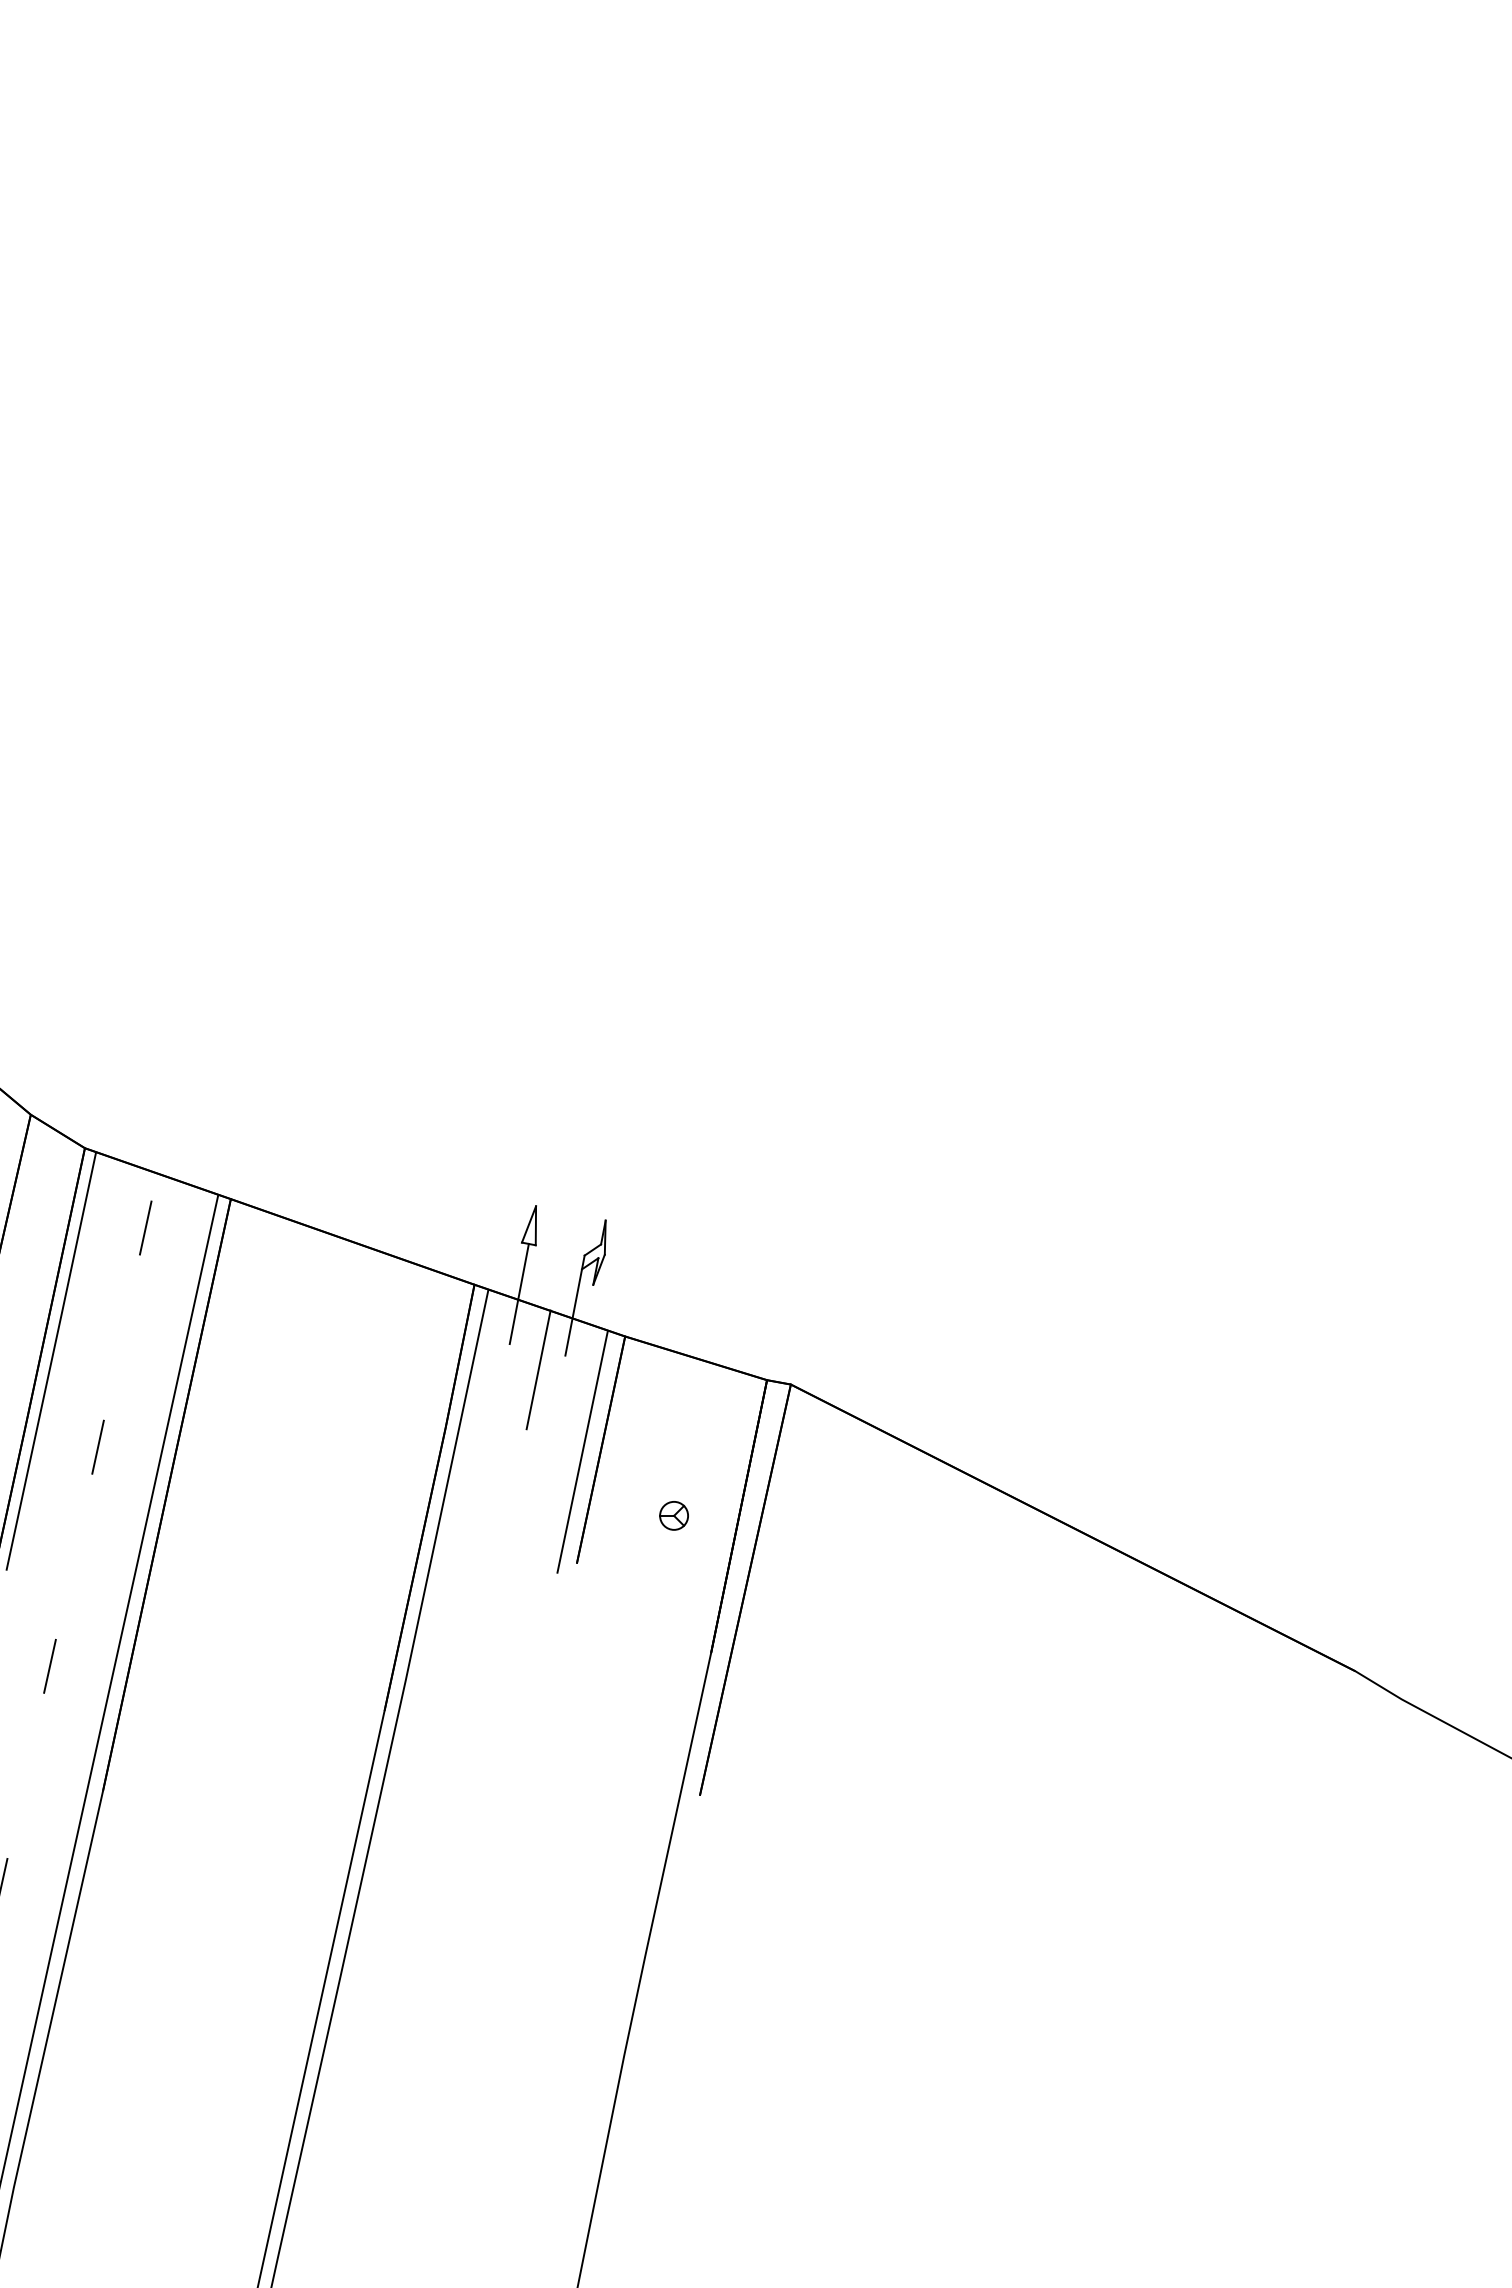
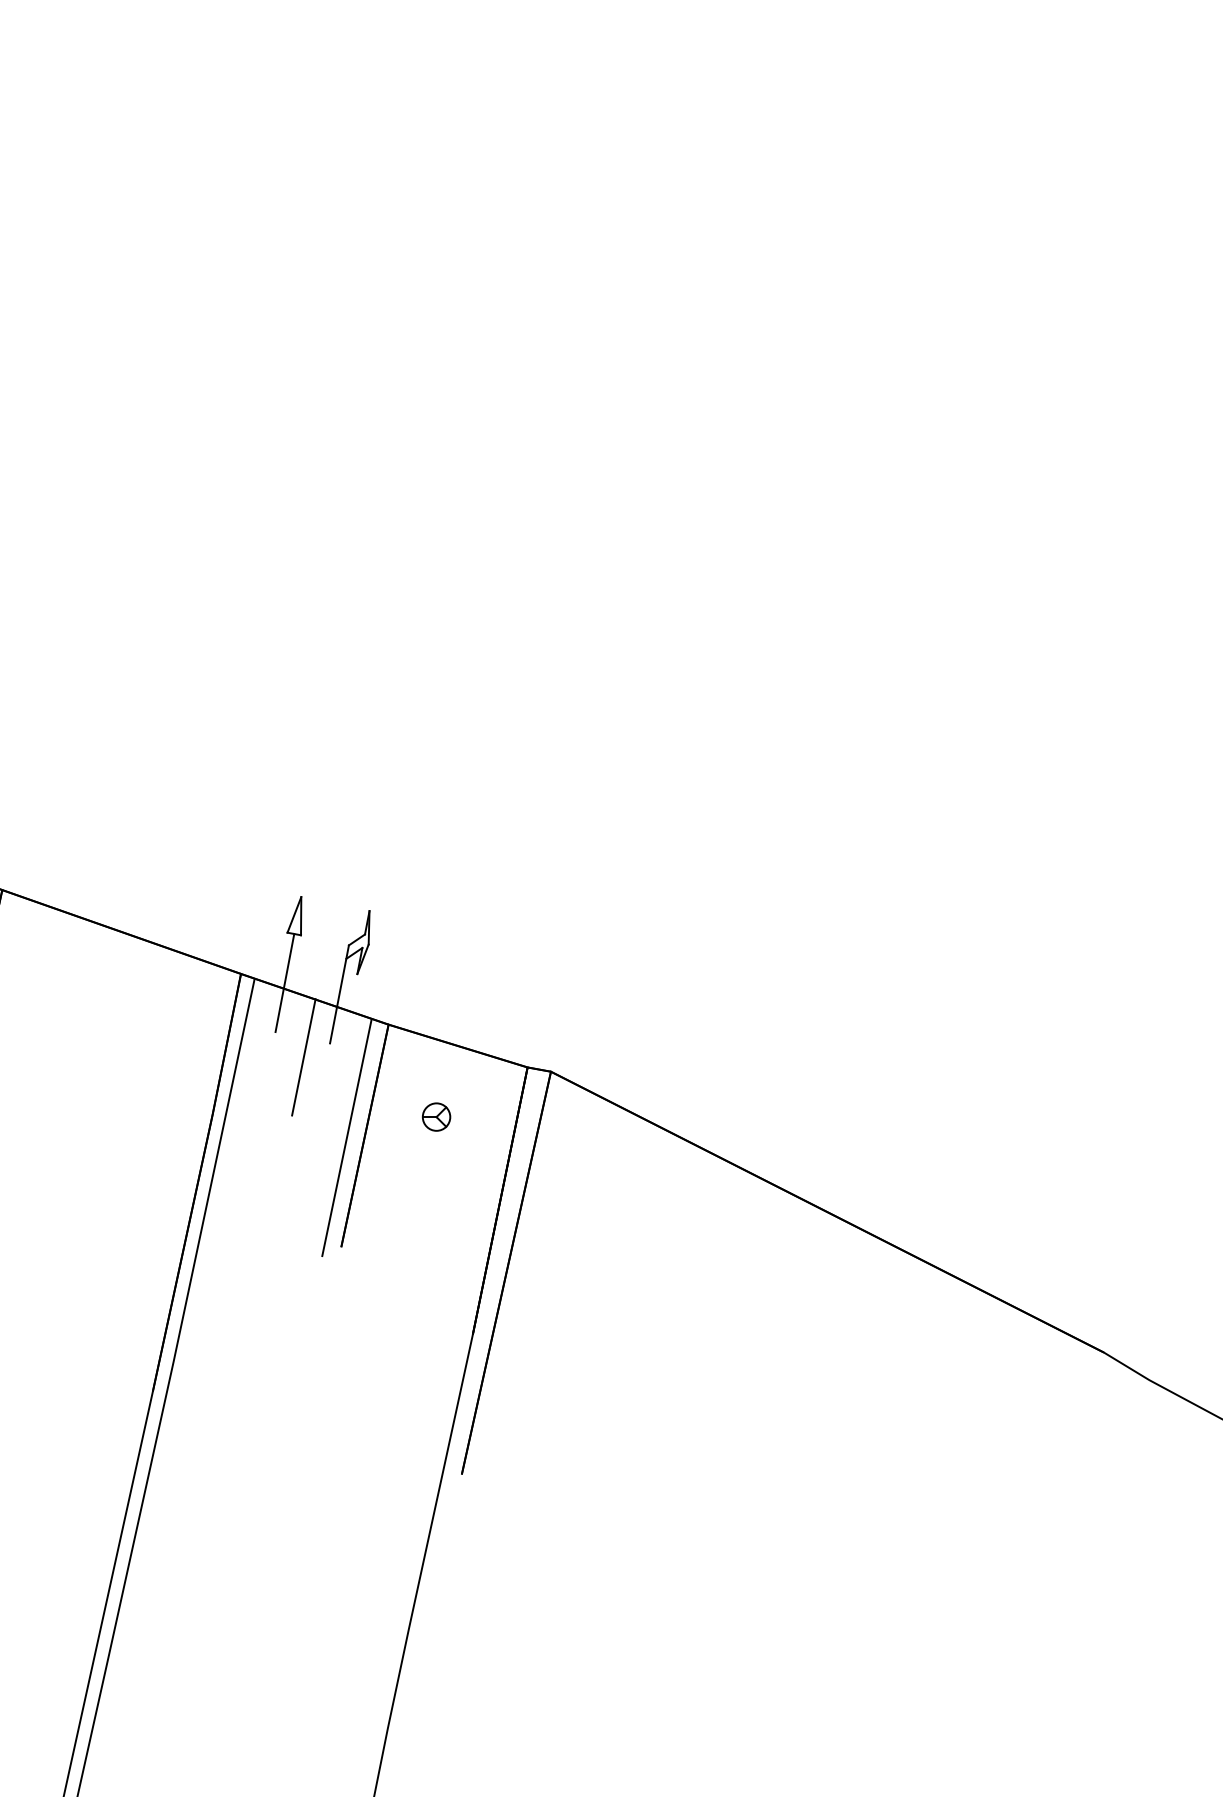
part: (673, 1515) -> (435, 1116), moved

